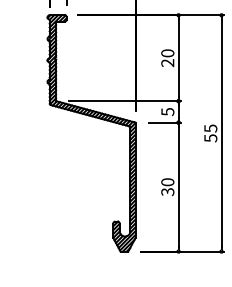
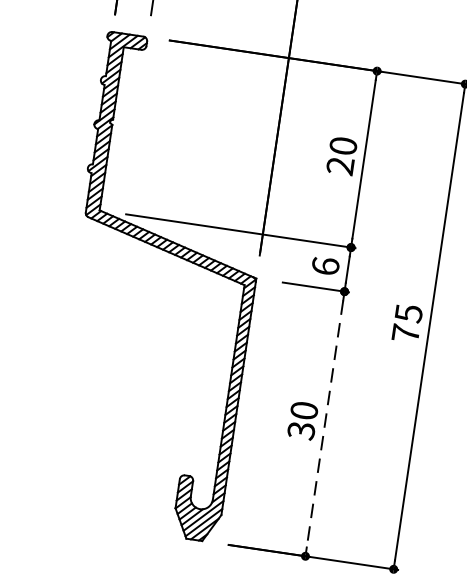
text: (167, 111) -> (325, 265), 5 -> 6
text: (210, 138) -> (405, 333), 55 -> 75
line: (178, 187) -> (324, 424), solid -> dashed

